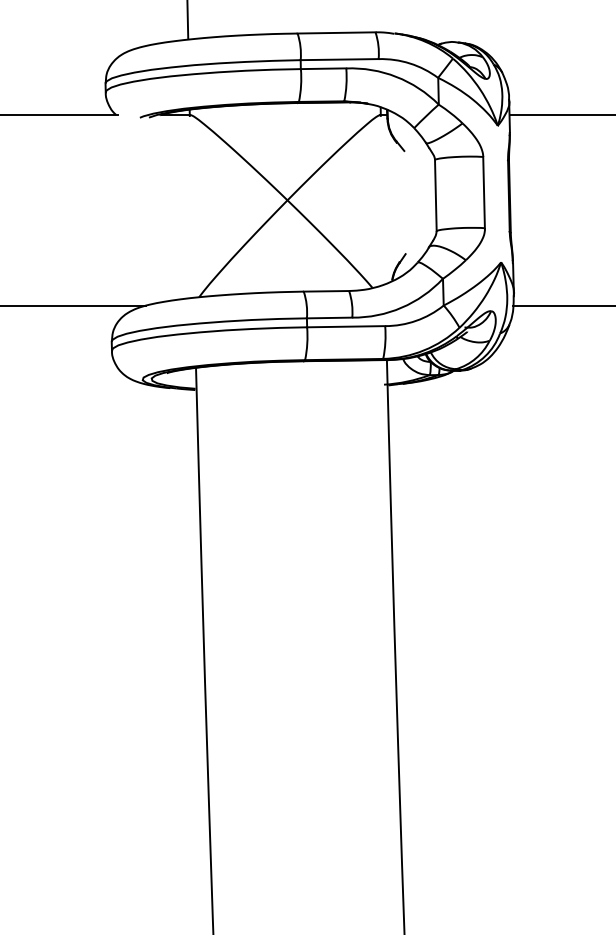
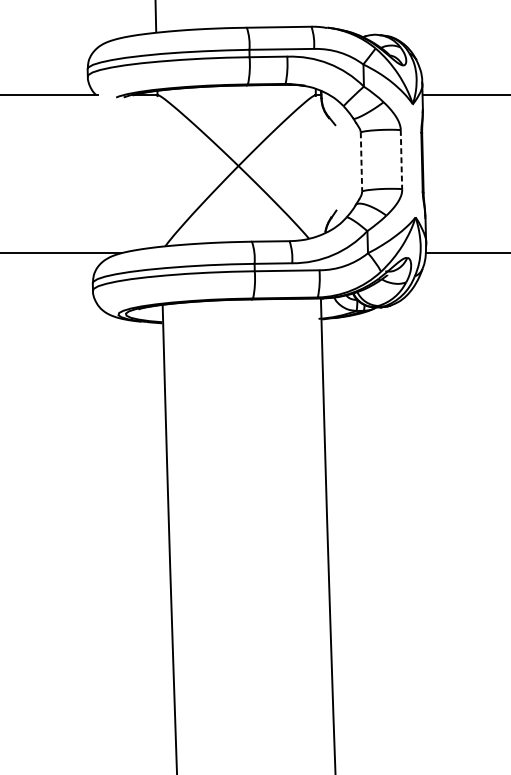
line: (484, 192) -> (401, 159), solid -> dashed
line: (435, 195) -> (361, 162), solid -> dashed

